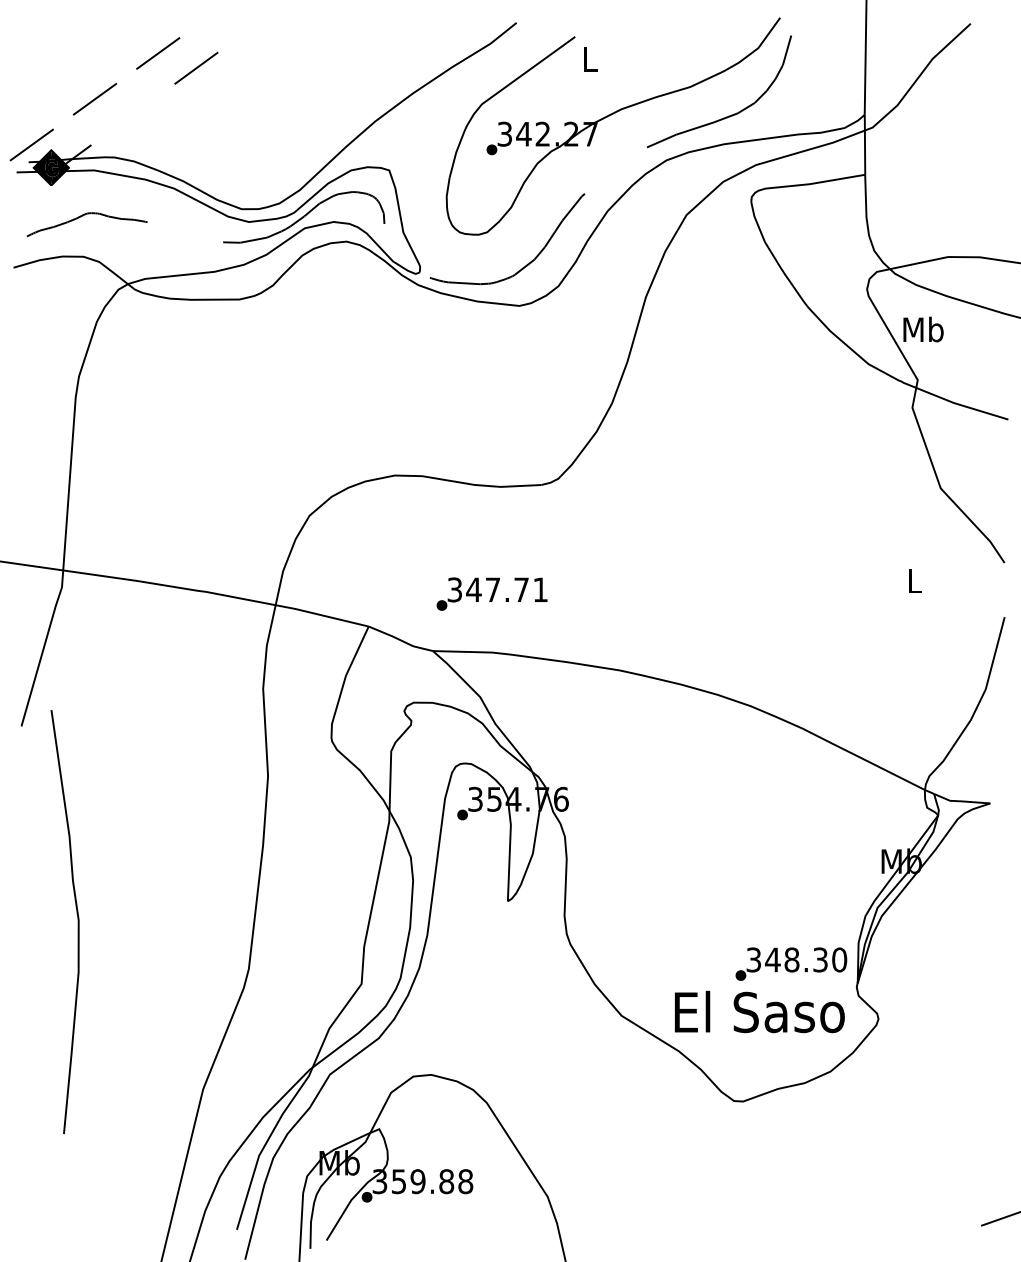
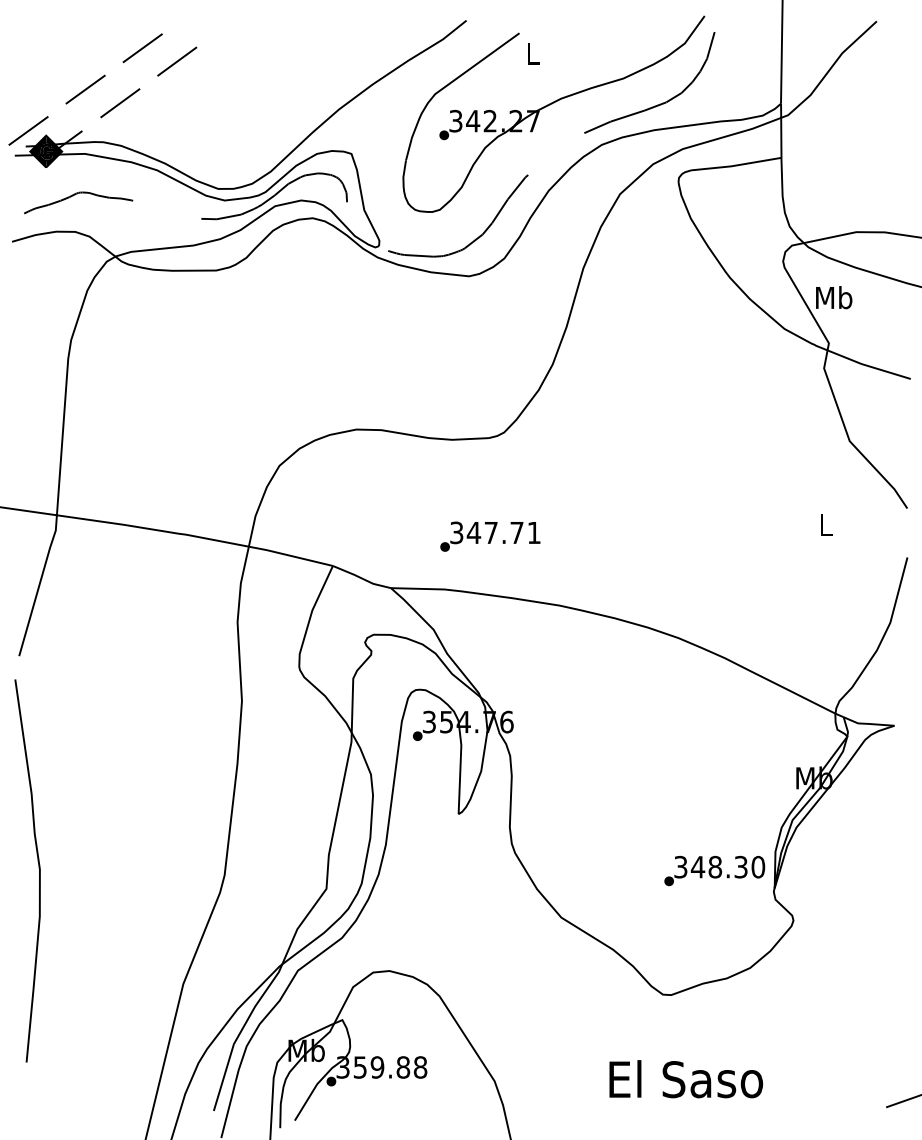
line: (133, 114) -> (120, 103), added
text: (492, 593) -> (490, 536), moved
curve: (77, 919) -> (38, 868), moved
text: (758, 1012) -> (685, 1079), moved

